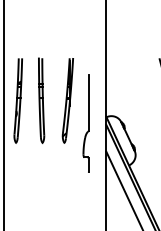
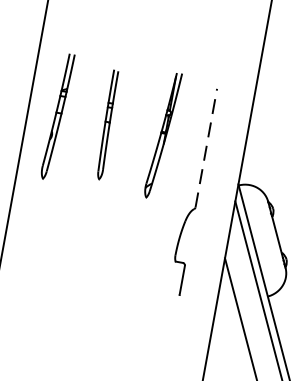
part: (17, 100) -> (56, 115), size x0.7
part: (41, 100) -> (107, 124), size x0.6
part: (67, 100) -> (162, 134), size x0.7
line: (88, 102) -> (206, 147), solid -> dashed

